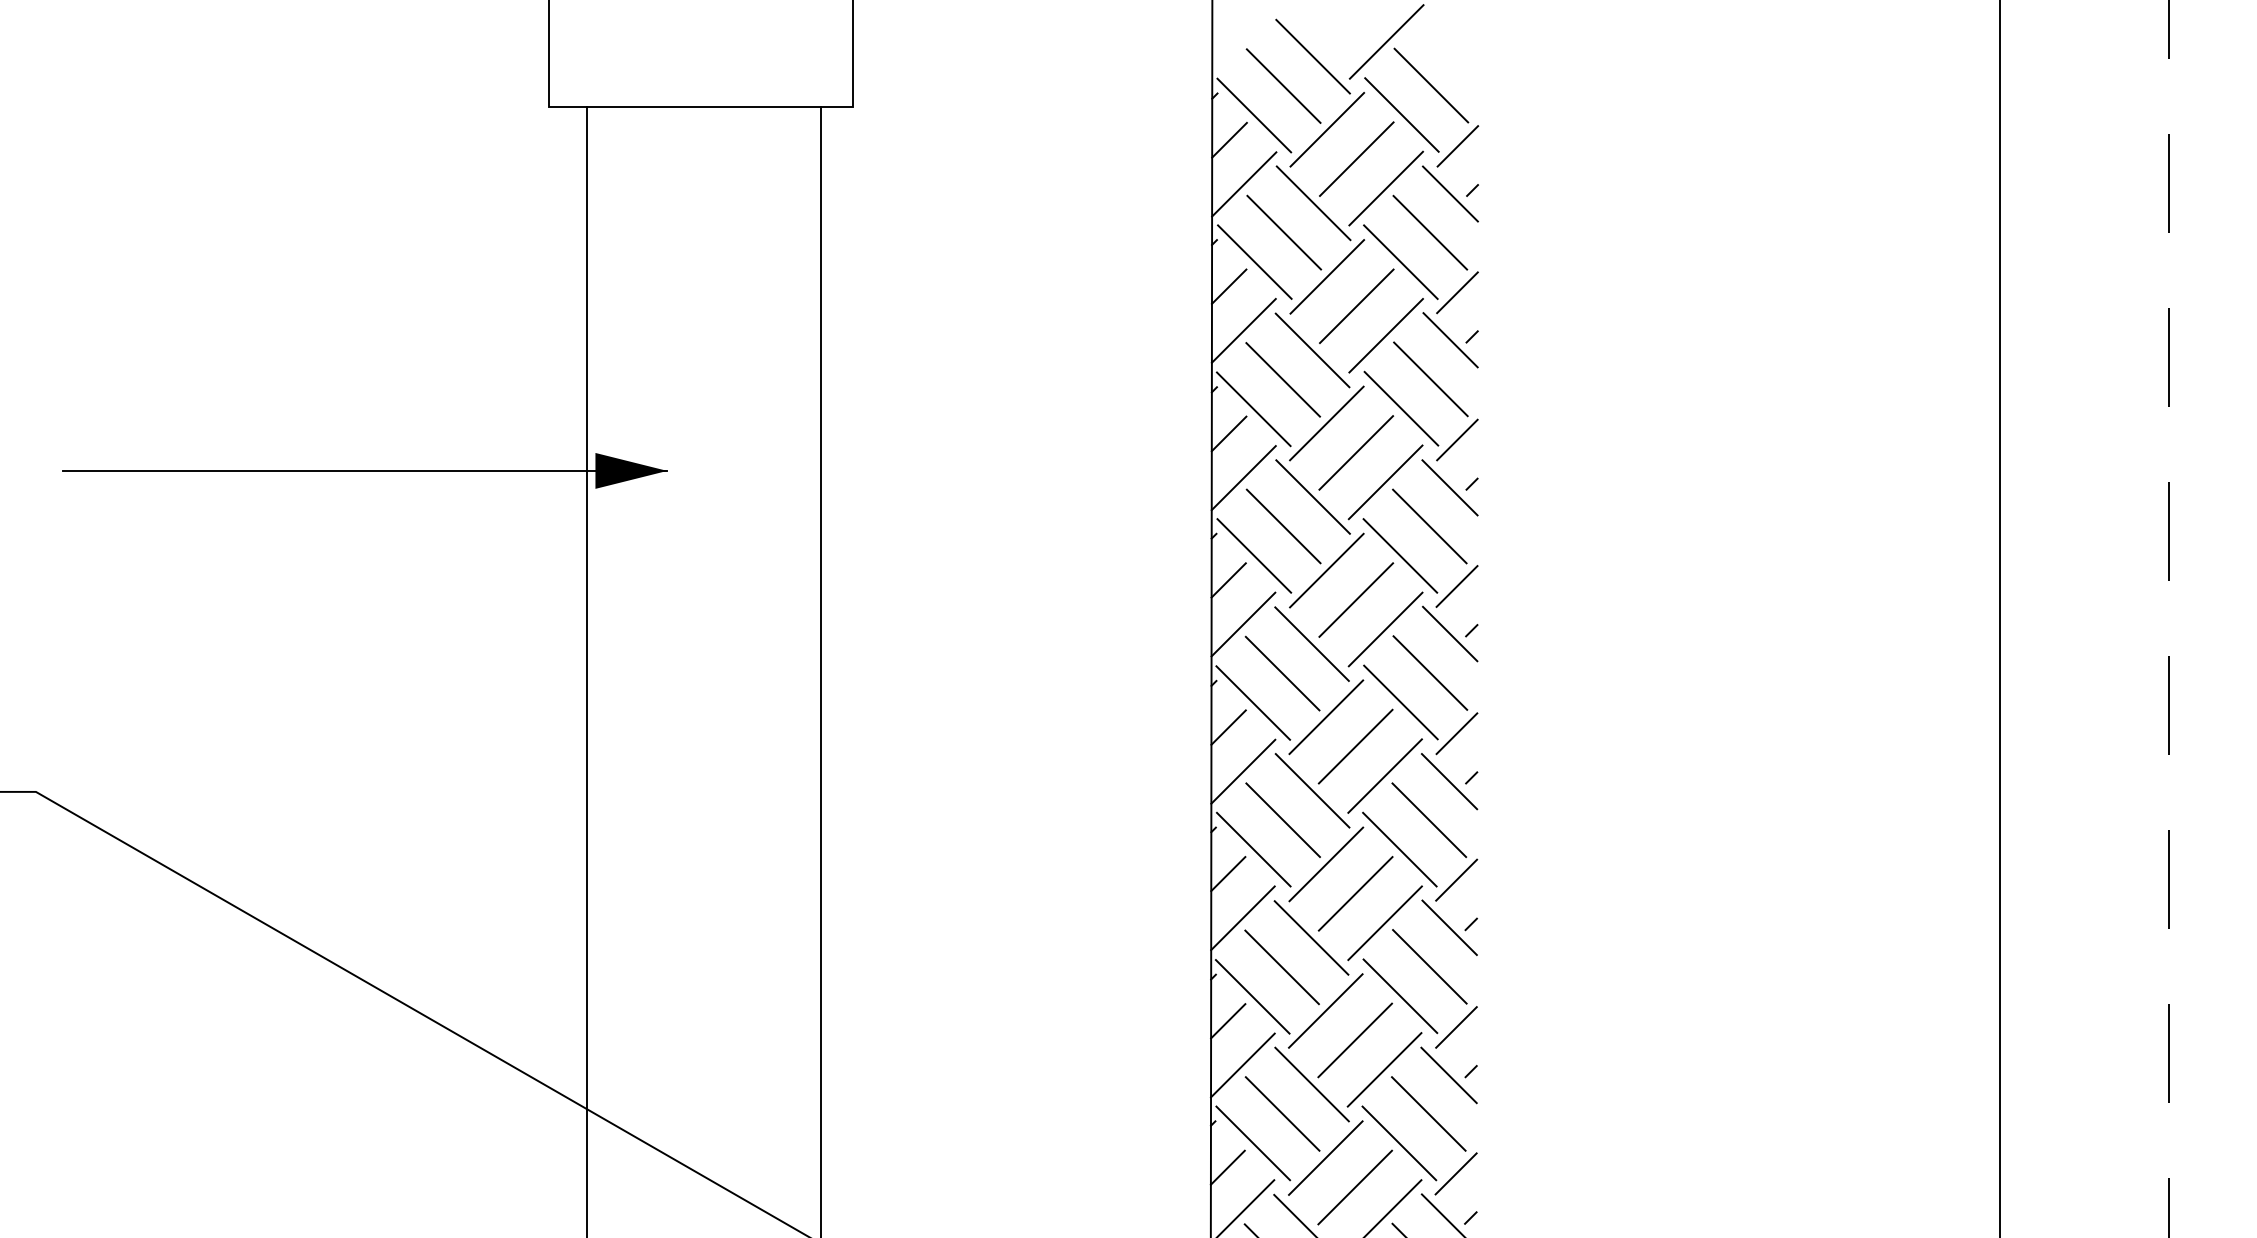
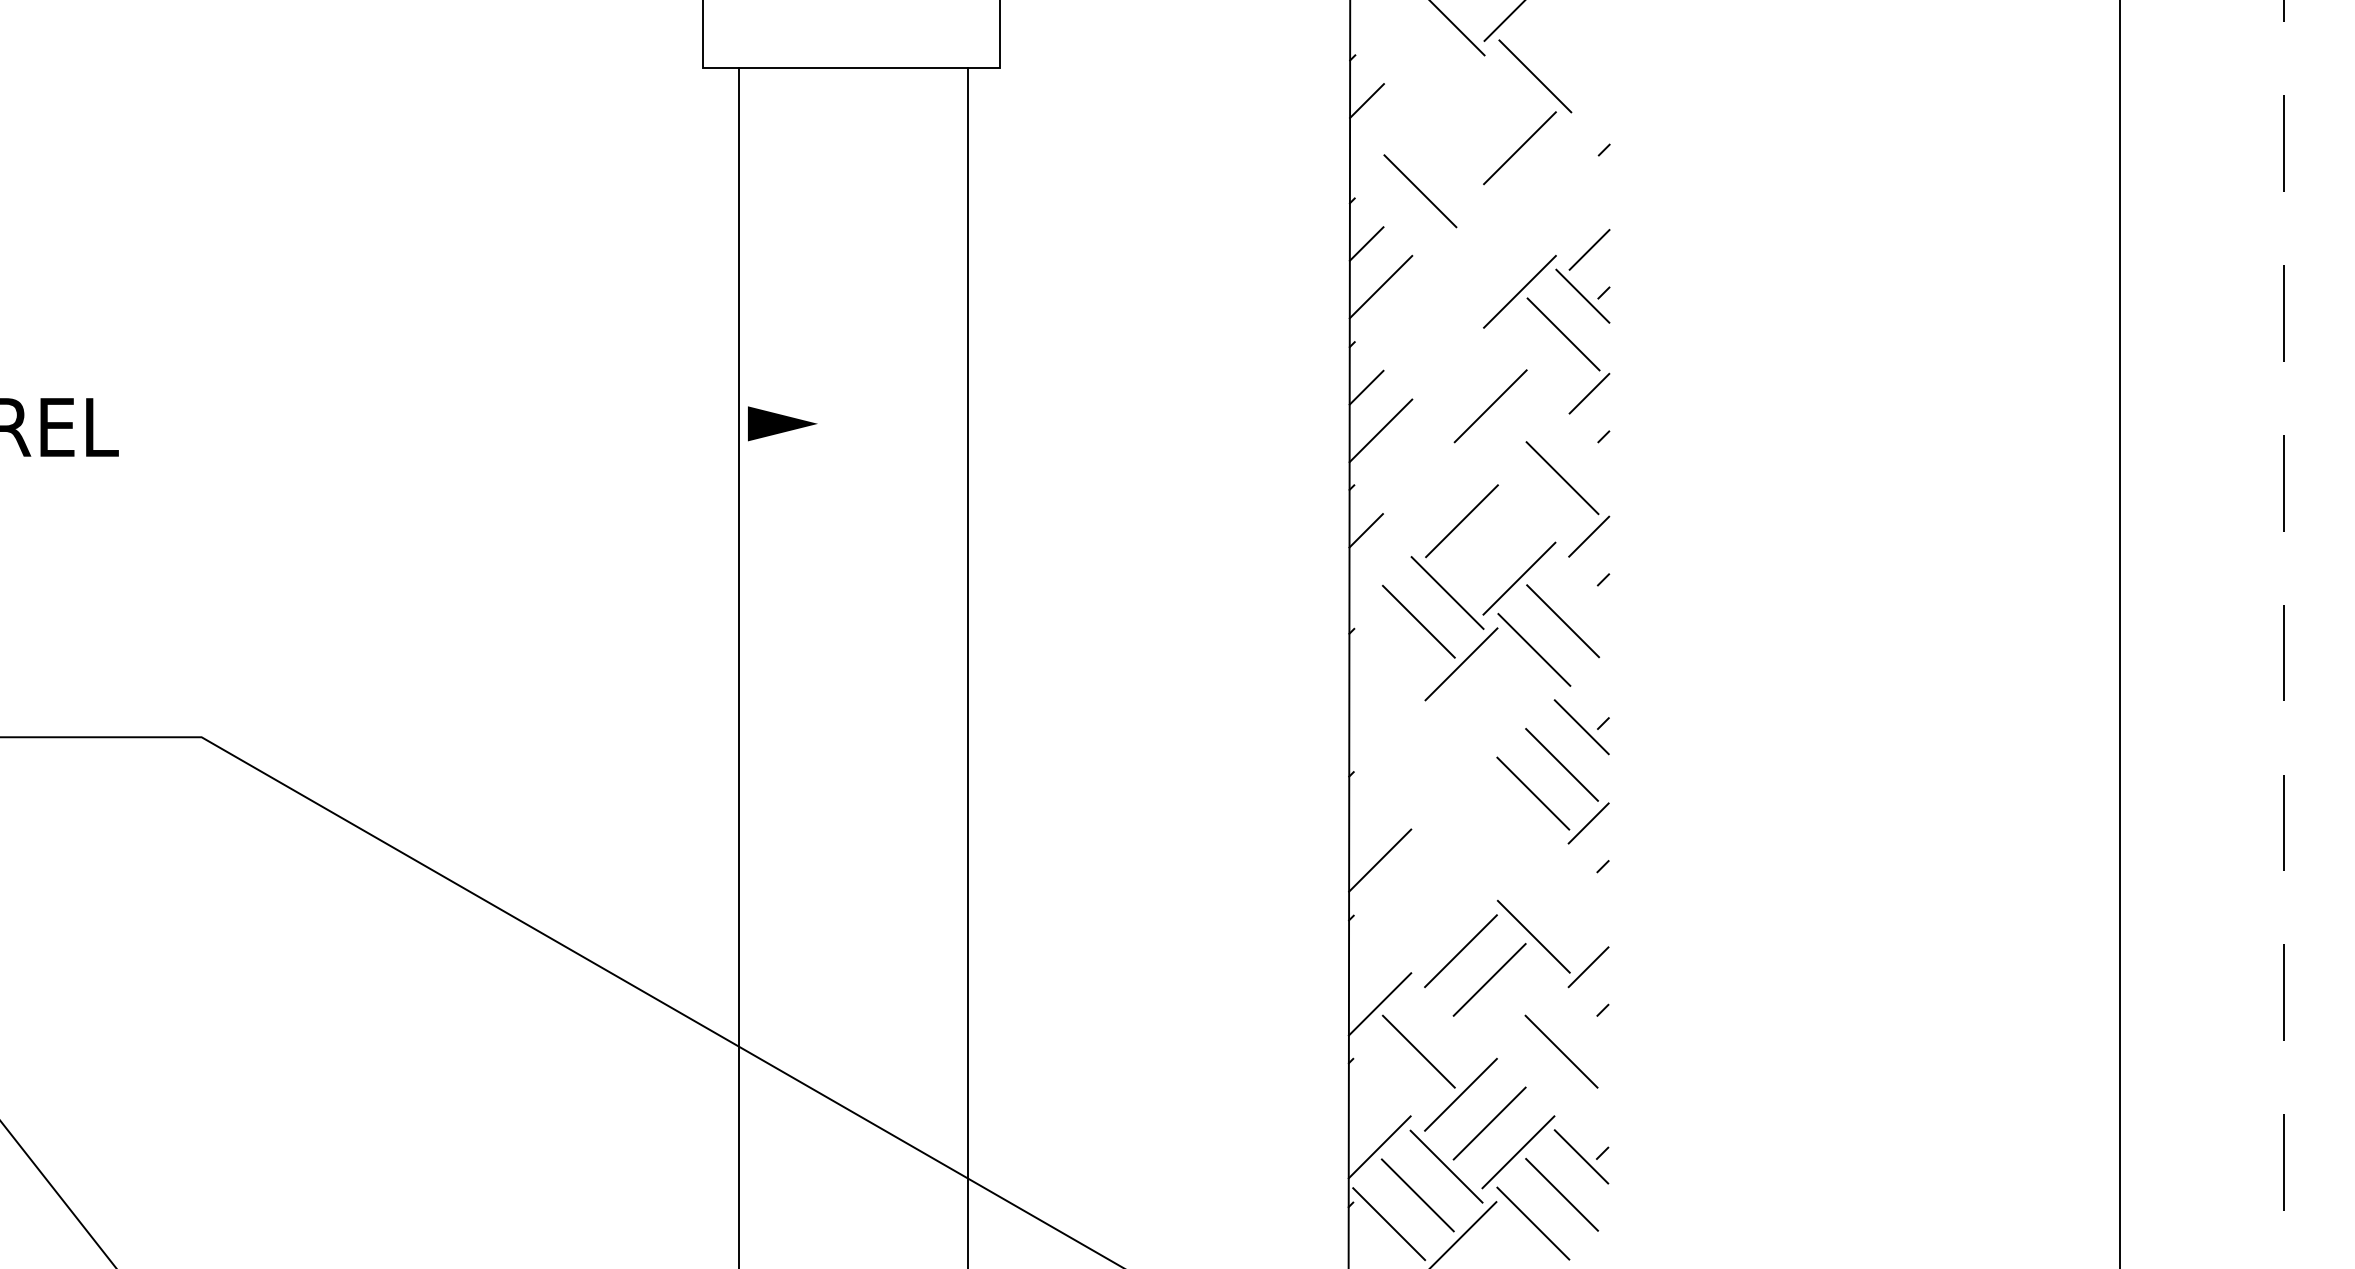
line: (1430, 85) -> (1563, 47), removed
line: (1283, 86) -> (1419, 48), removed
line: (1254, 115) -> (1391, 76), removed
line: (1327, 129) -> (1462, 90), removed
line: (1457, 145) -> (1589, 106), removed
line: (1357, 159) -> (1491, 119), removed
line: (1244, 183) -> (1381, 143), removed
line: (1450, 194) -> (1582, 153), removed
line: (1314, 203) -> (1449, 162), removed
line: (1429, 232) -> (1562, 191), removed
line: (1254, 261) -> (1391, 219), removed
line: (1401, 261) -> (1534, 219), removed
line: (1327, 276) -> (1462, 234), removed
line: (1357, 306) -> (1491, 263), removed
line: (1312, 350) -> (1448, 306), removed
line: (1283, 379) -> (1419, 334), removed
line: (1253, 409) -> (1390, 363), removed
line: (1401, 409) -> (1534, 363), removed
line: (1326, 423) -> (1461, 377), removed
line: (364, 470) -> (522, 423), removed
line: (1385, 481) -> (1519, 434), removed
line: (1450, 487) -> (1582, 440), removed
line: (1312, 497) -> (1448, 449), removed
line: (1283, 525) -> (1419, 477), removed
line: (1254, 555) -> (1391, 506), removed
line: (1400, 555) -> (1533, 506), removed
line: (1356, 599) -> (1490, 549), removed
line: (1243, 624) -> (1380, 573), removed
line: (1449, 633) -> (1581, 582), removed
line: (1253, 703) -> (1390, 650), removed
line: (1227, 727) -> (1365, 674), removed
line: (1456, 733) -> (1588, 680), removed
line: (1356, 747) -> (1490, 693), removed
line: (1243, 771) -> (1380, 717), removed
line: (1384, 775) -> (1518, 721), removed
line: (1312, 791) -> (1448, 736), removed
line: (1283, 819) -> (1419, 764), removed
line: (1253, 849) -> (1390, 793), removed
line: (1326, 863) -> (1461, 807), removed
line: (1227, 874) -> (1365, 817), removed
line: (1356, 893) -> (1490, 836), removed
line: (1384, 923) -> (1518, 865), removed
line: (1449, 927) -> (1581, 869), removed
line: (1311, 937) -> (1447, 879), removed
line: (1429, 966) -> (1562, 907), removed
line: (1282, 967) -> (1418, 908), removed
line: (1252, 996) -> (1389, 937), removed
line: (1227, 1020) -> (1365, 960), removed
line: (1384, 1069) -> (1518, 1008), removed
line: (1449, 1075) -> (1581, 1014), removed
line: (1311, 1084) -> (1447, 1022), removed
line: (1253, 1143) -> (1390, 1080), removed
line: (1399, 1143) -> (1532, 1080), removed
line: (1226, 1167) -> (1364, 1103), removed
line: (1456, 1174) -> (1588, 1110), removed

